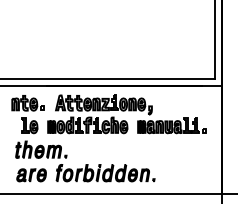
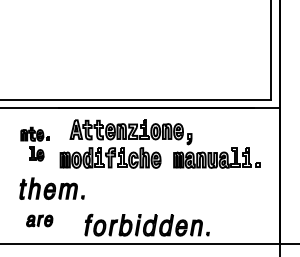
part: (27, 113) -> (34, 143), size x0.7
part: (105, 172) -> (146, 224), moved
part: (31, 174) -> (39, 220), size x0.7

